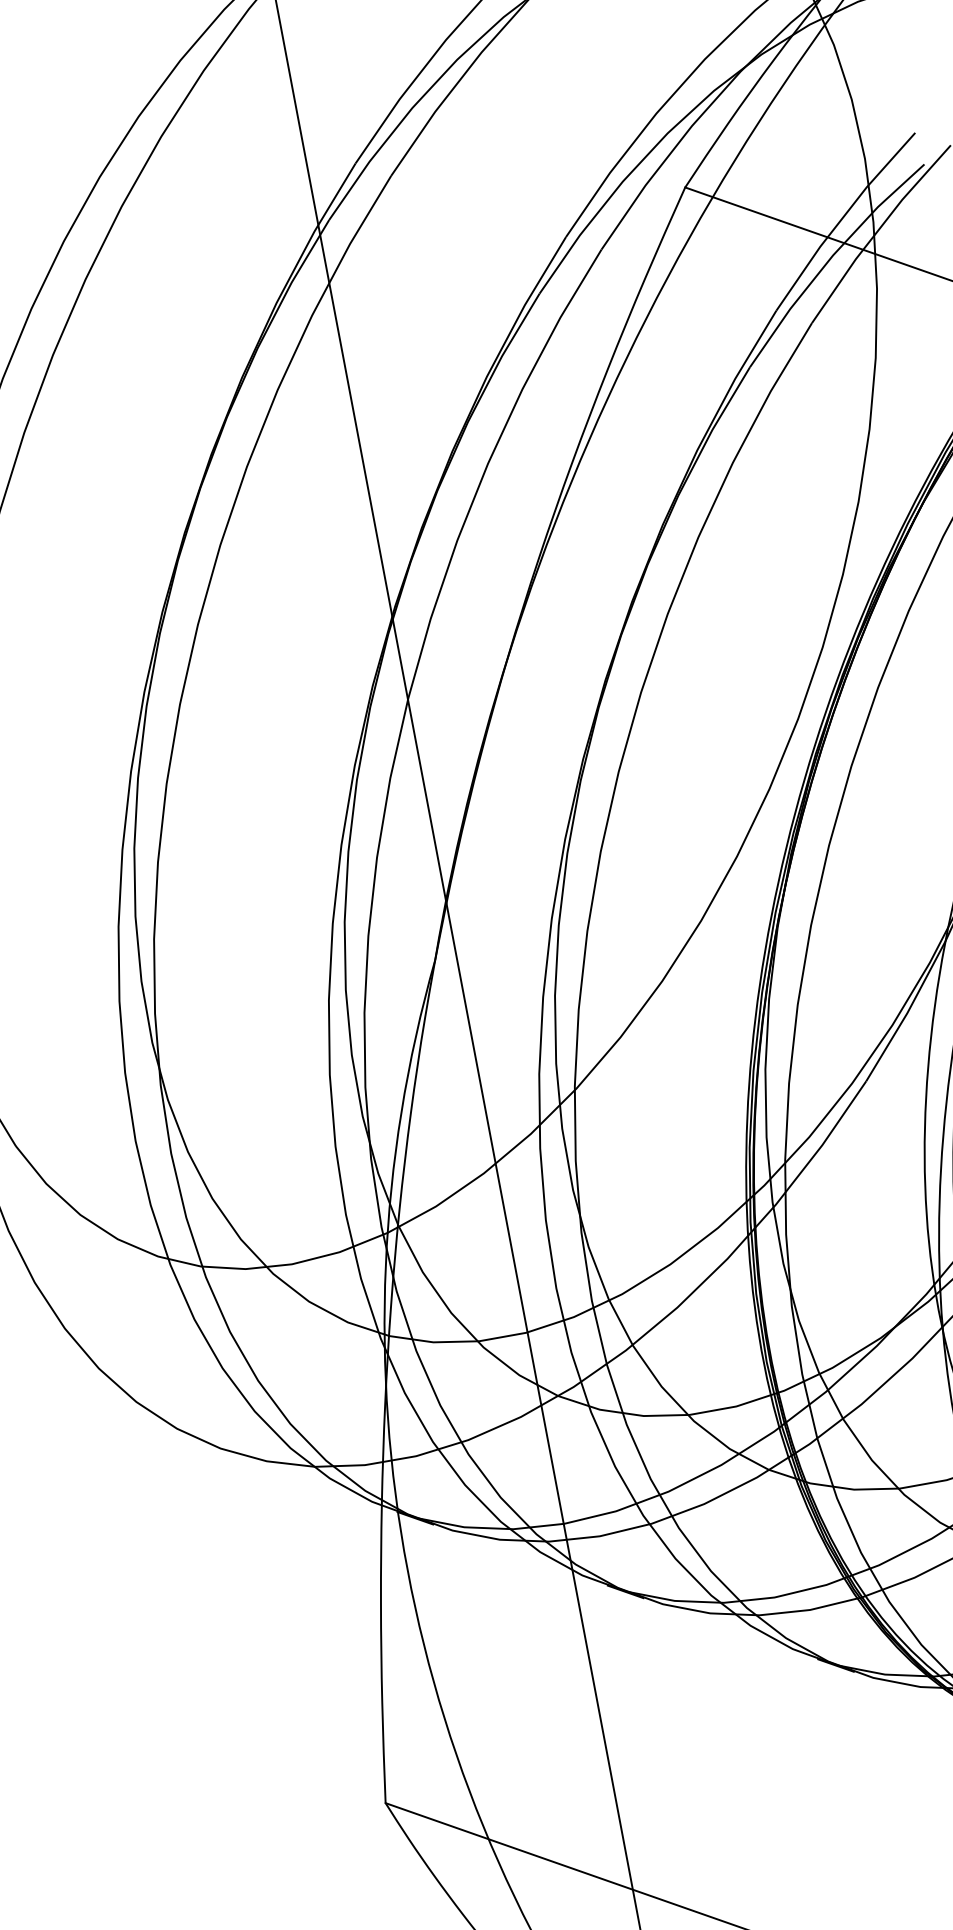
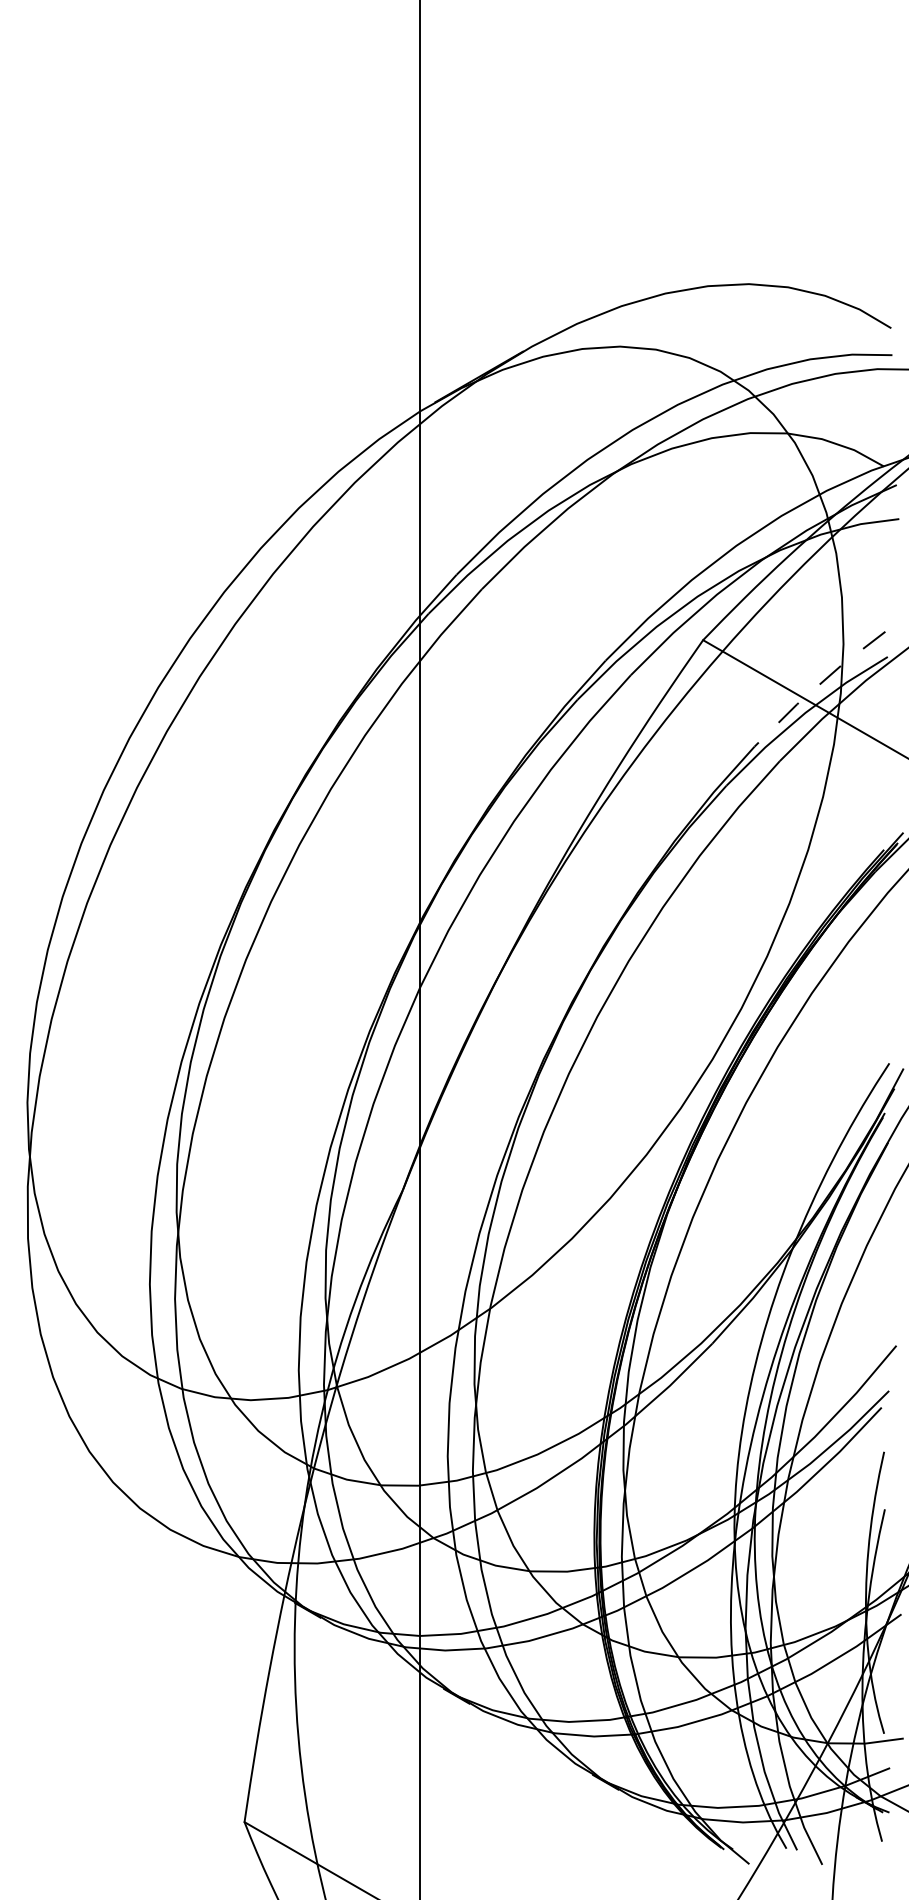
line: (842, 218) -> (817, 686), solid -> dashed

